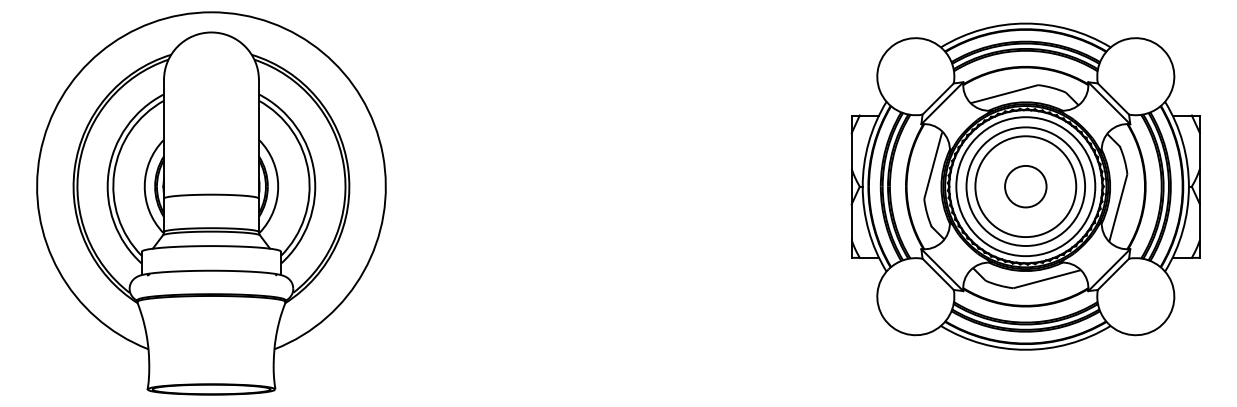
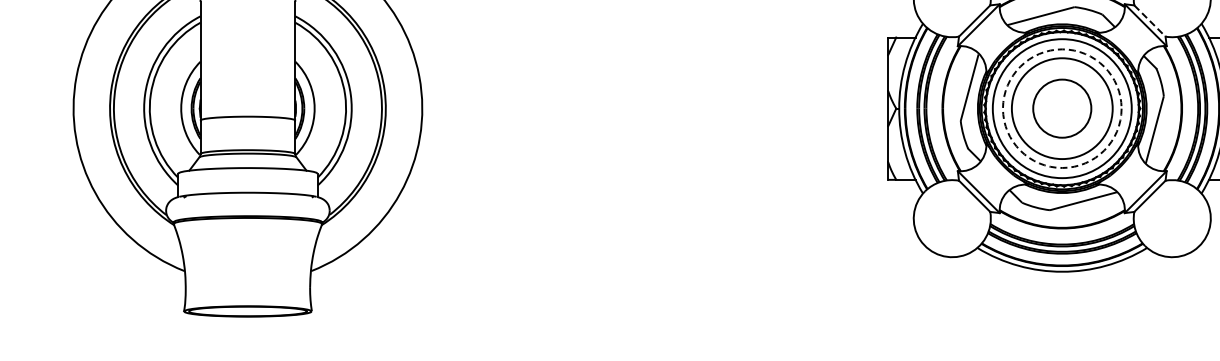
line: (1113, 99) -> (1149, 21), solid -> dashed
circle: (1025, 186) -> (1061, 108), size x1.4
circle: (1025, 186) -> (1061, 108), solid -> dashed

